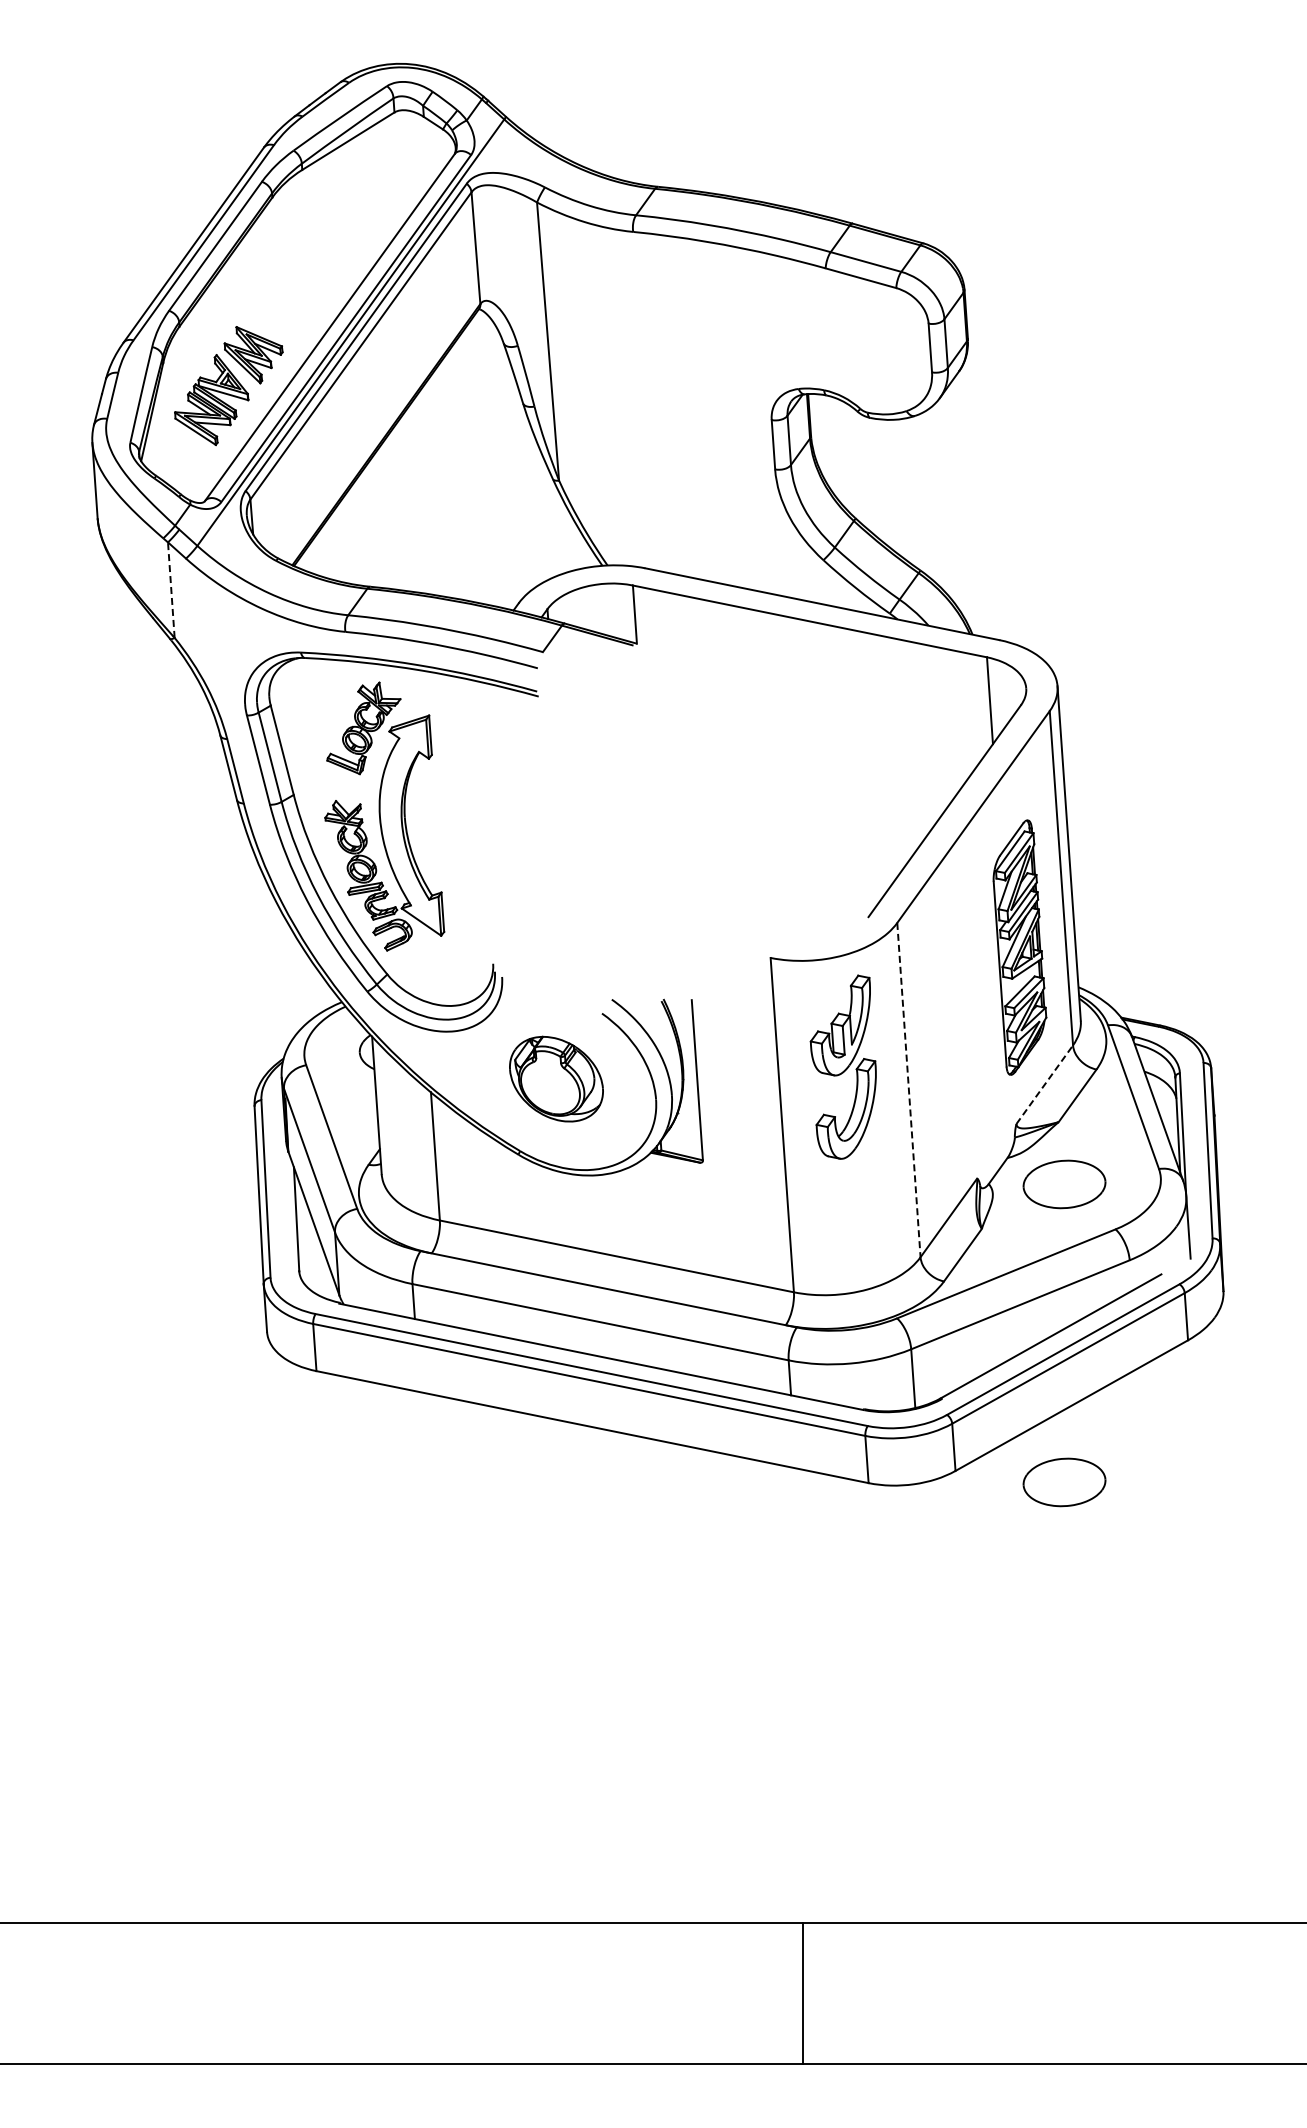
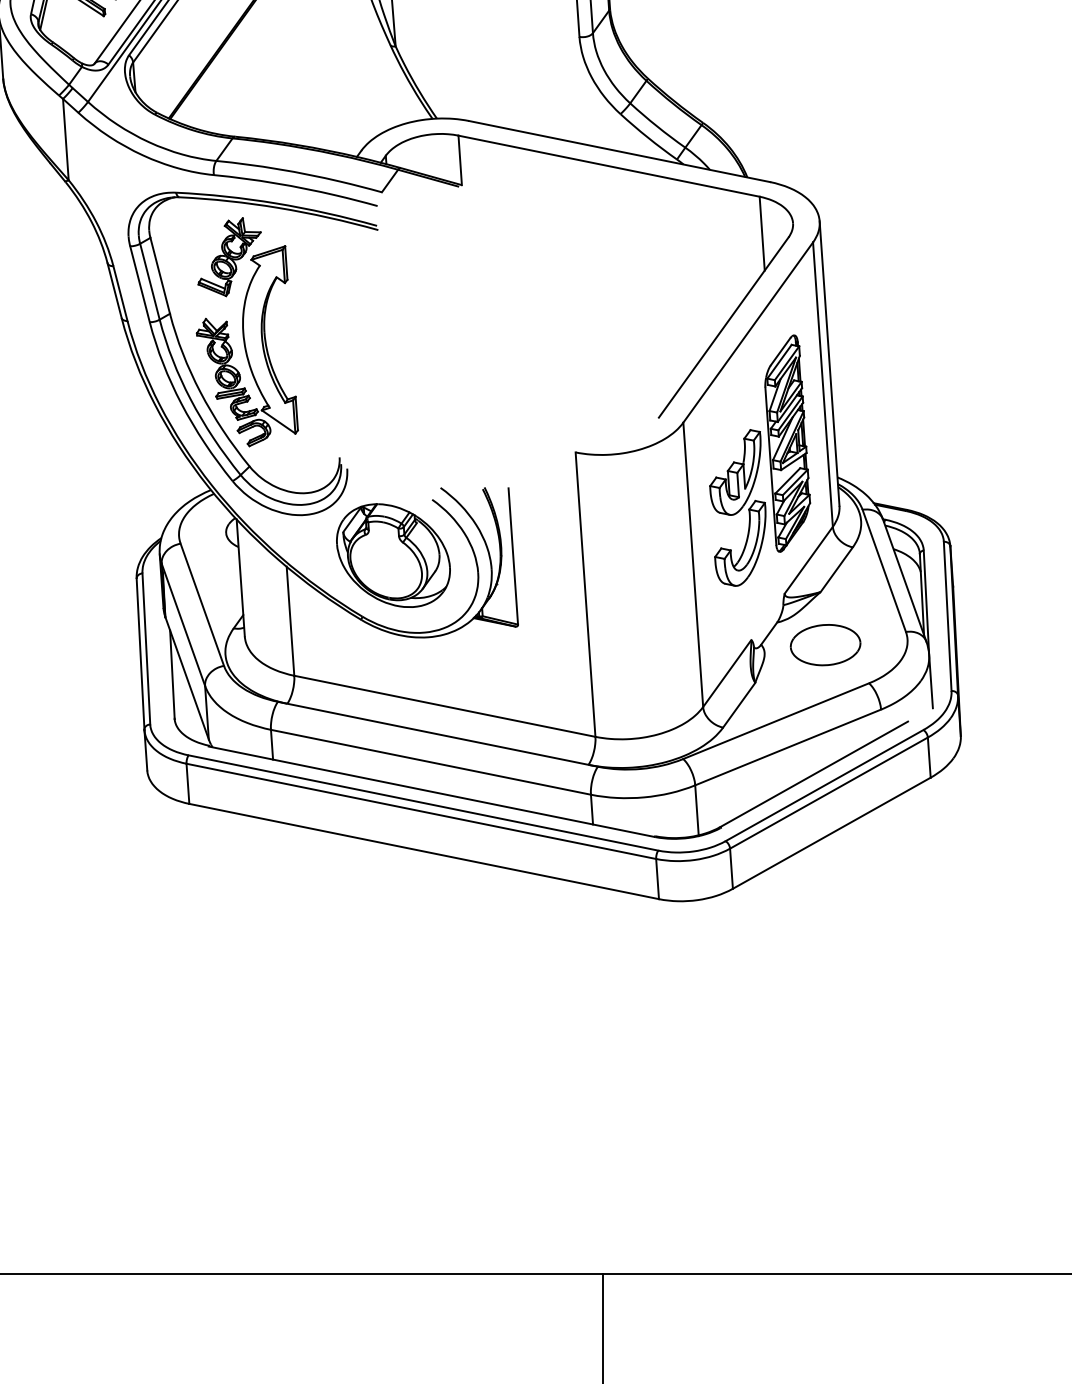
line: (171, 590) -> (66, 139), dashed -> solid
part: (842, 1066) -> (737, 507), moved
part: (556, 1078) -> (393, 554), size x1.43
line: (1045, 1084) -> (809, 560), dashed -> solid
line: (908, 1090) -> (692, 565), dashed -> solid
part: (1064, 1482) -> (825, 898), removed

